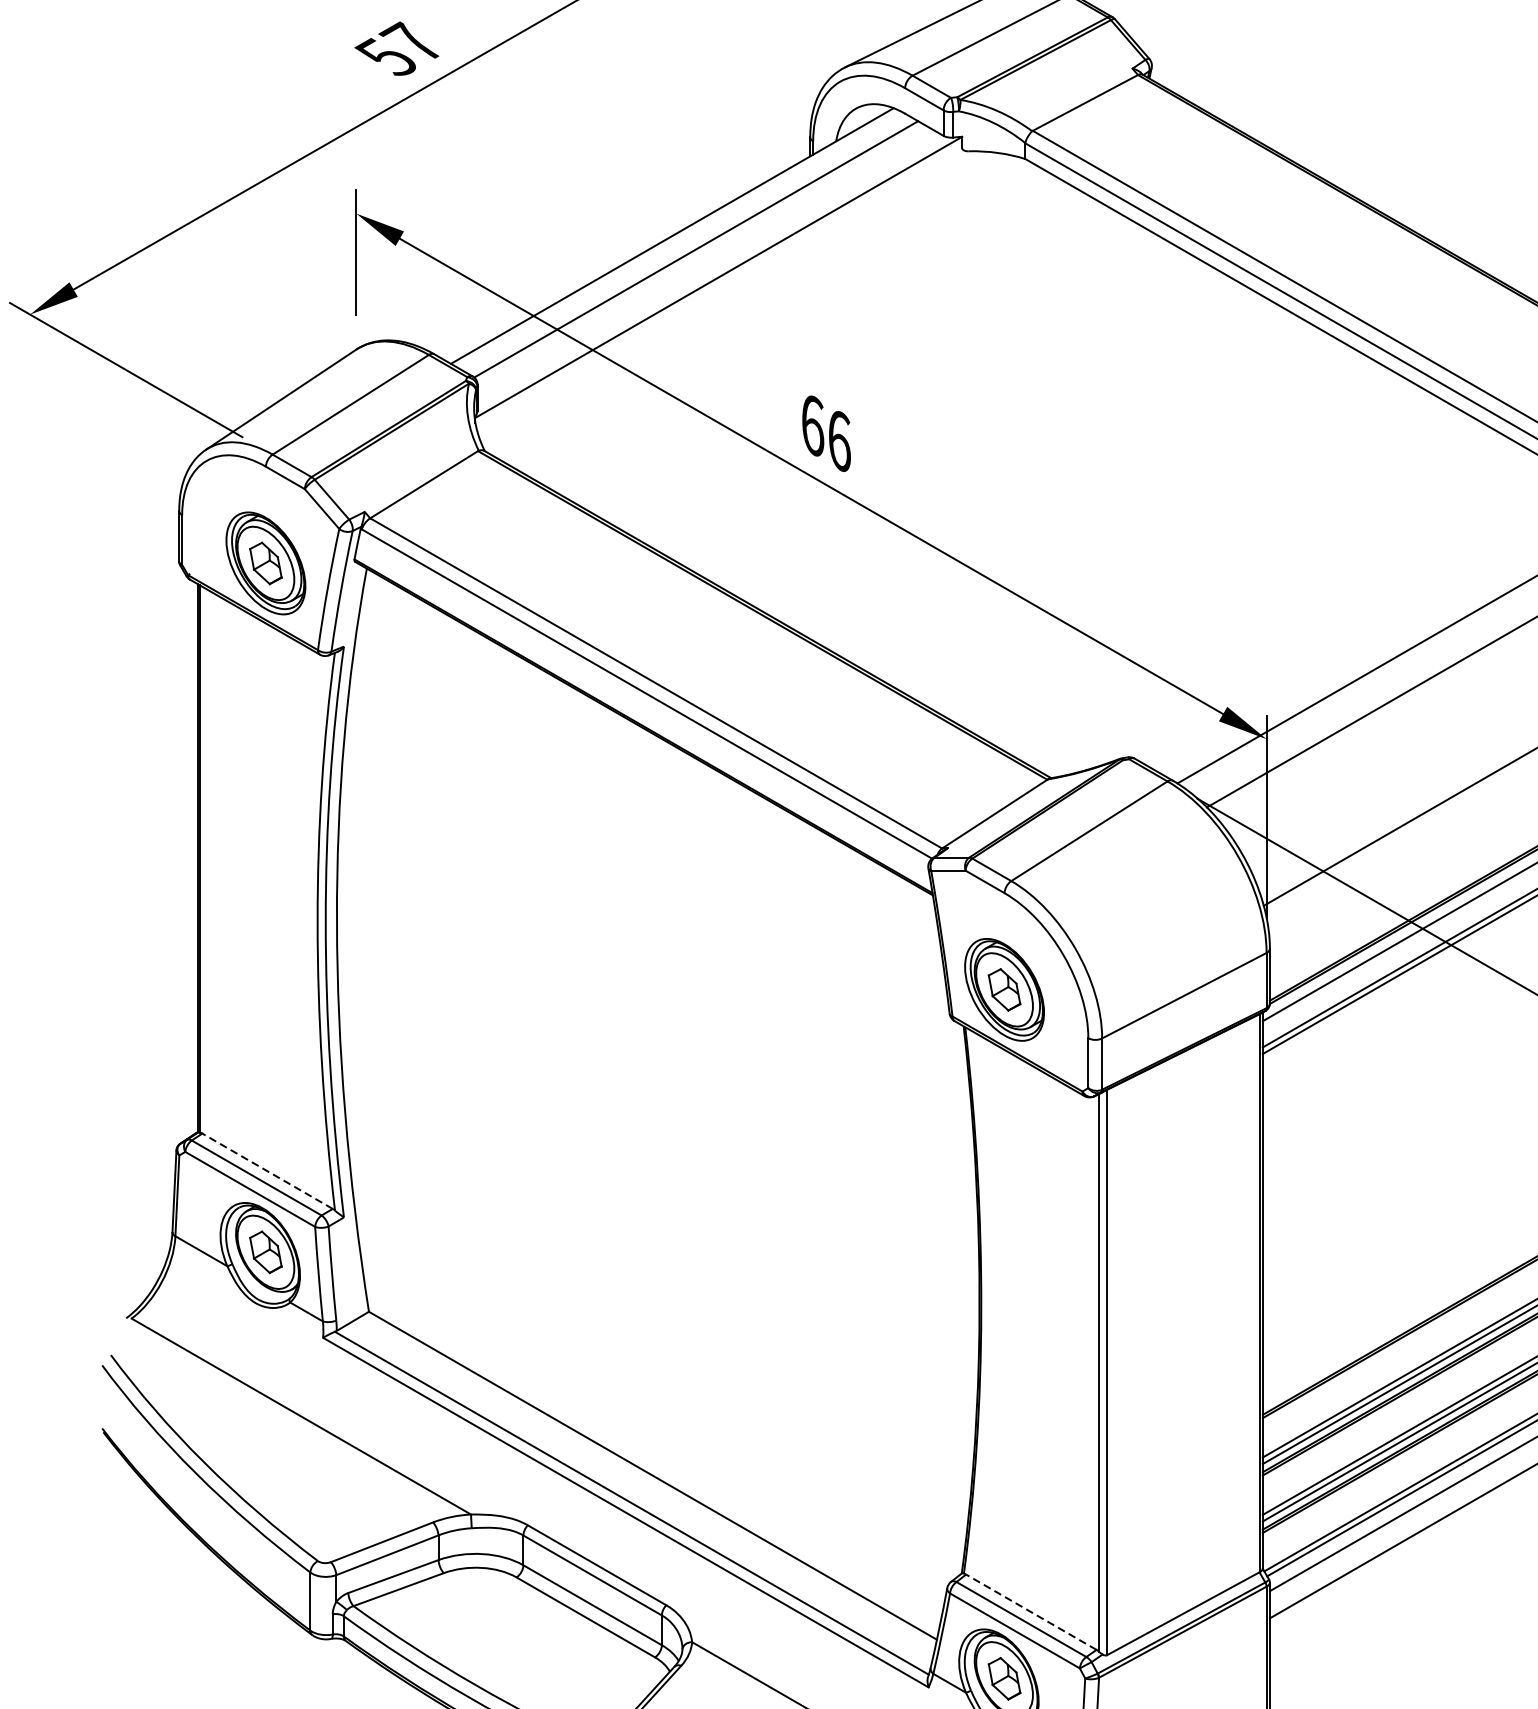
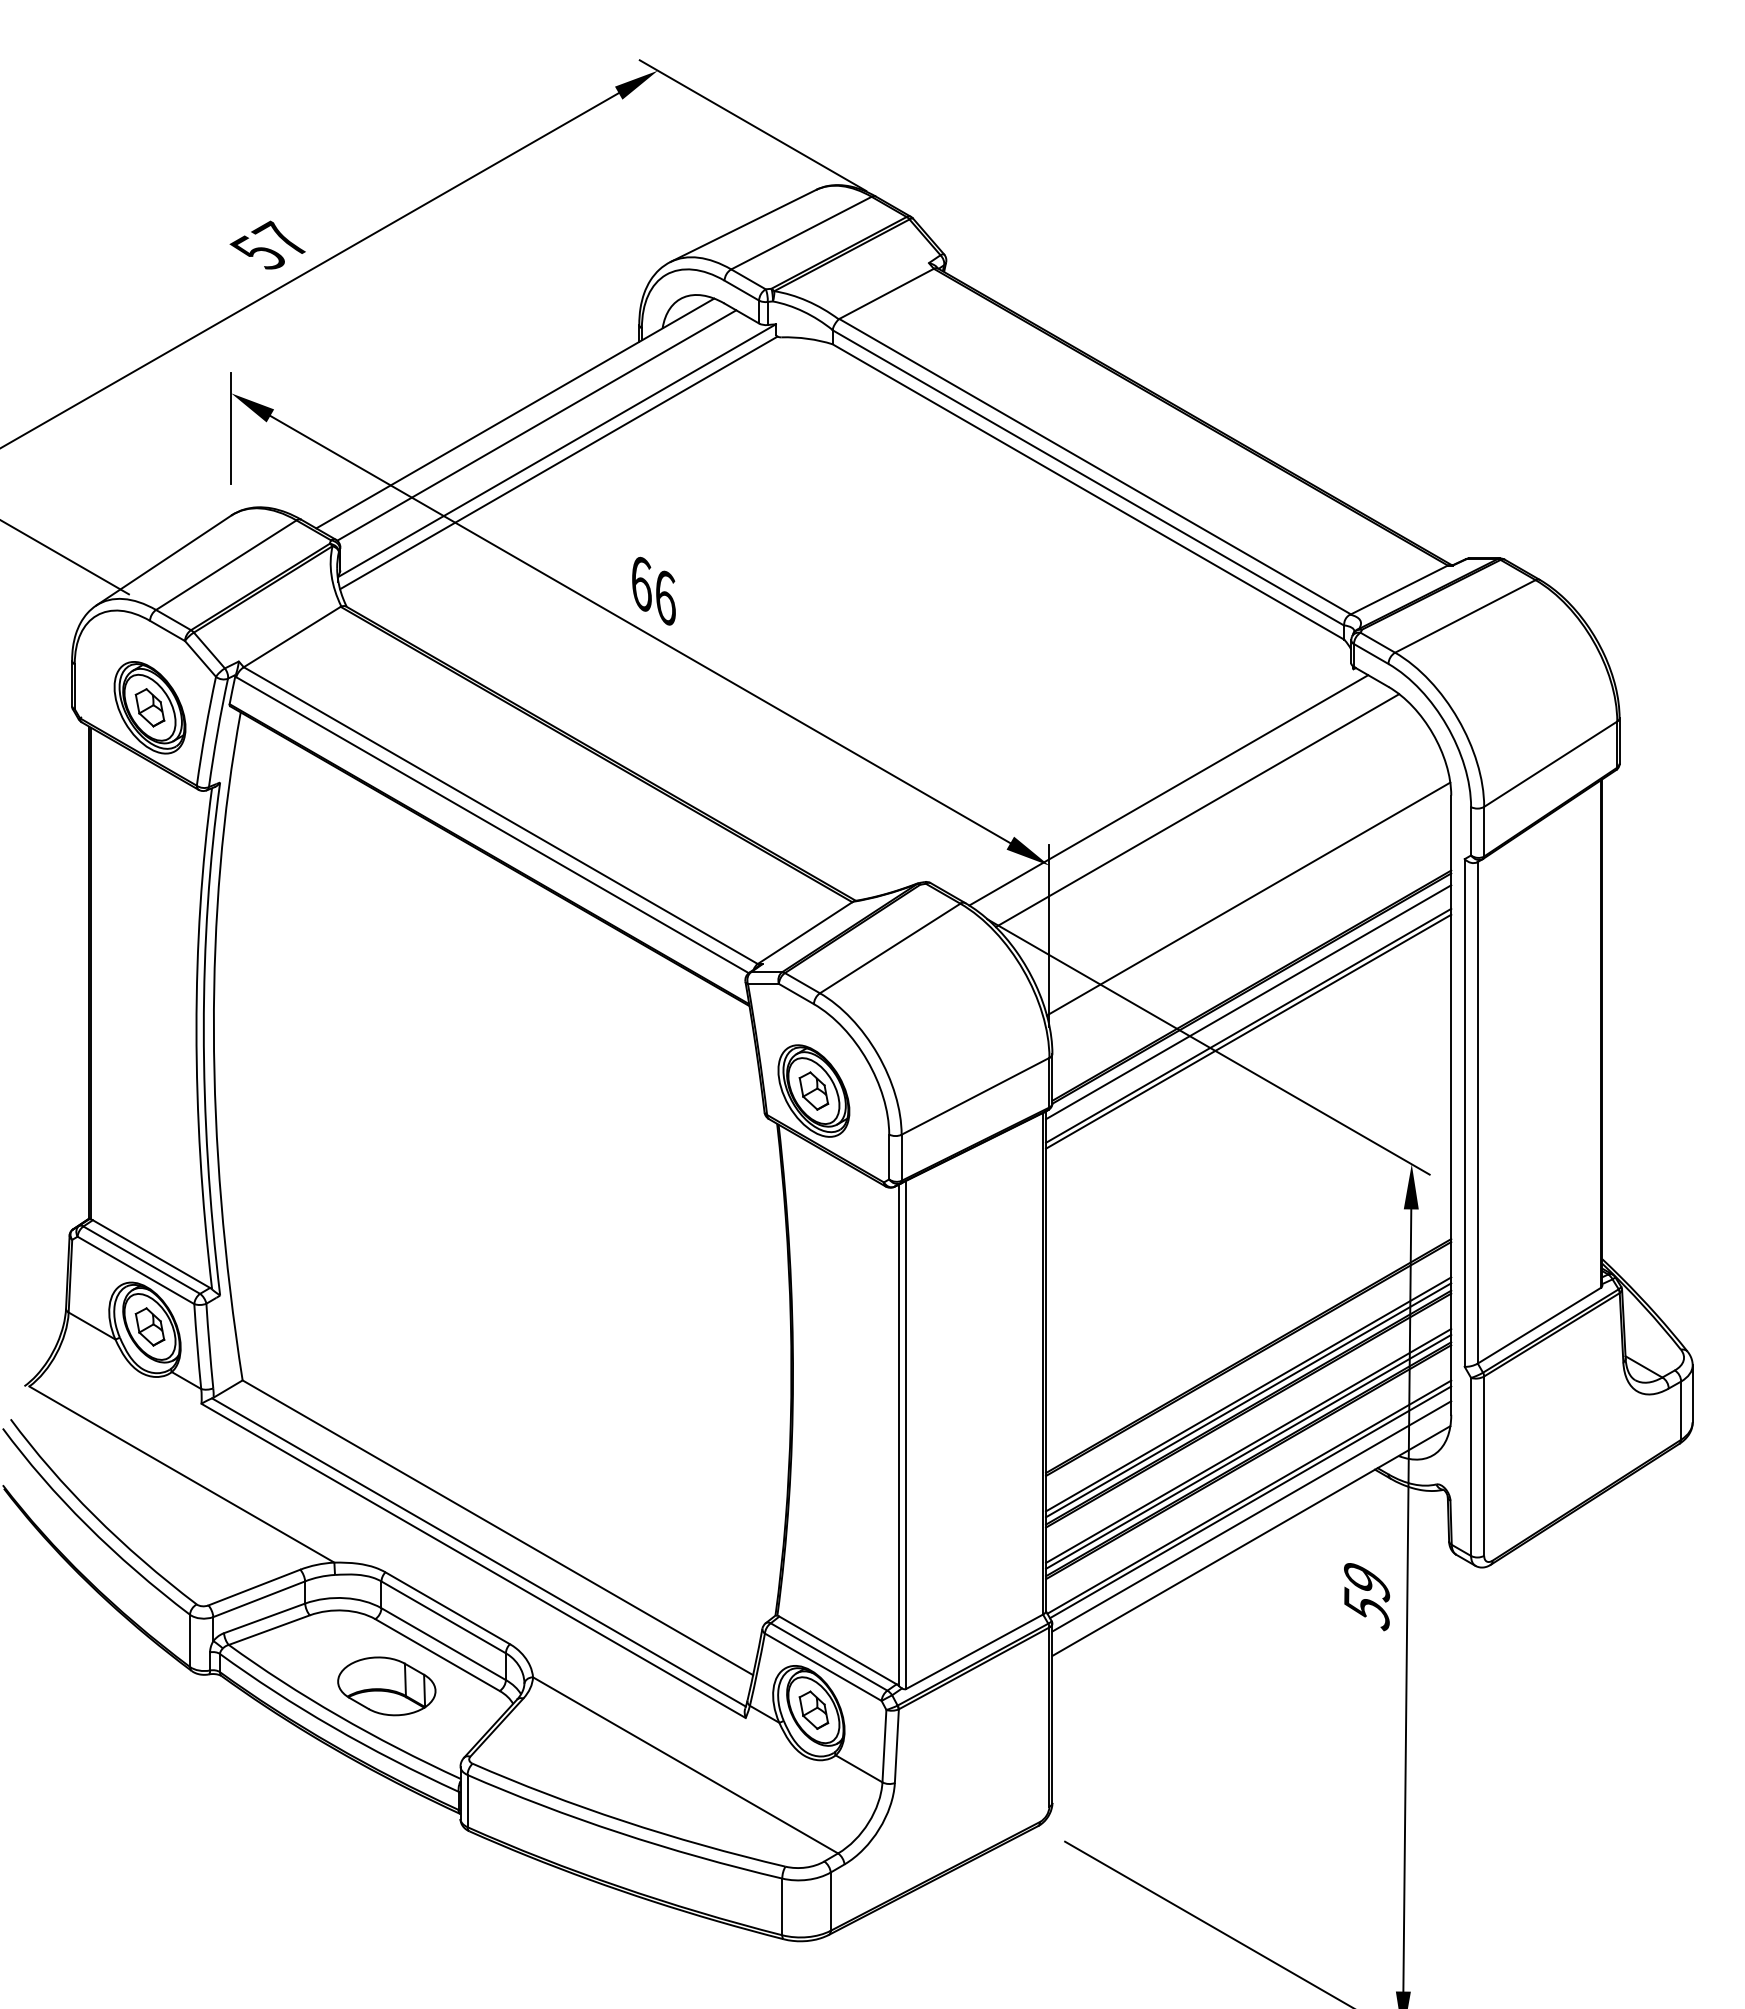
line: (720, 290) -> (558, 462), added
line: (267, 1171) -> (151, 1254), dashed -> solid
line: (1031, 1612) -> (838, 1650), dashed -> solid
part: (529, 1652) -> (386, 1686), added

